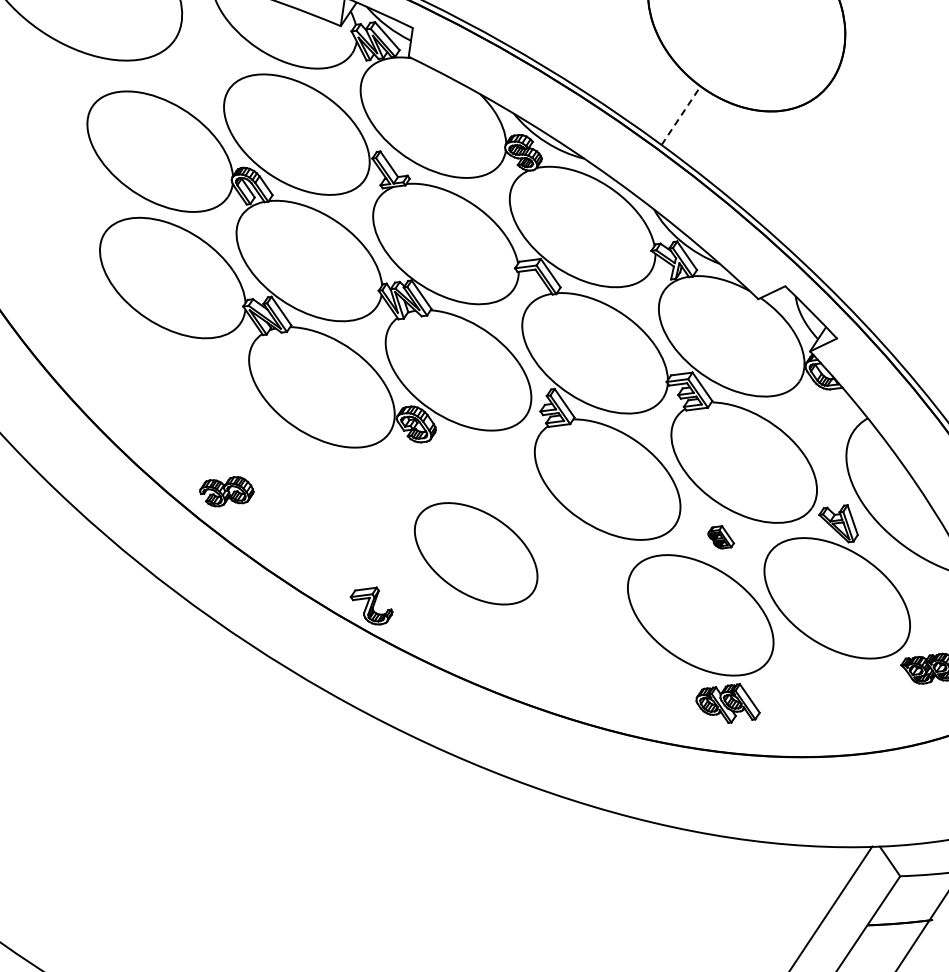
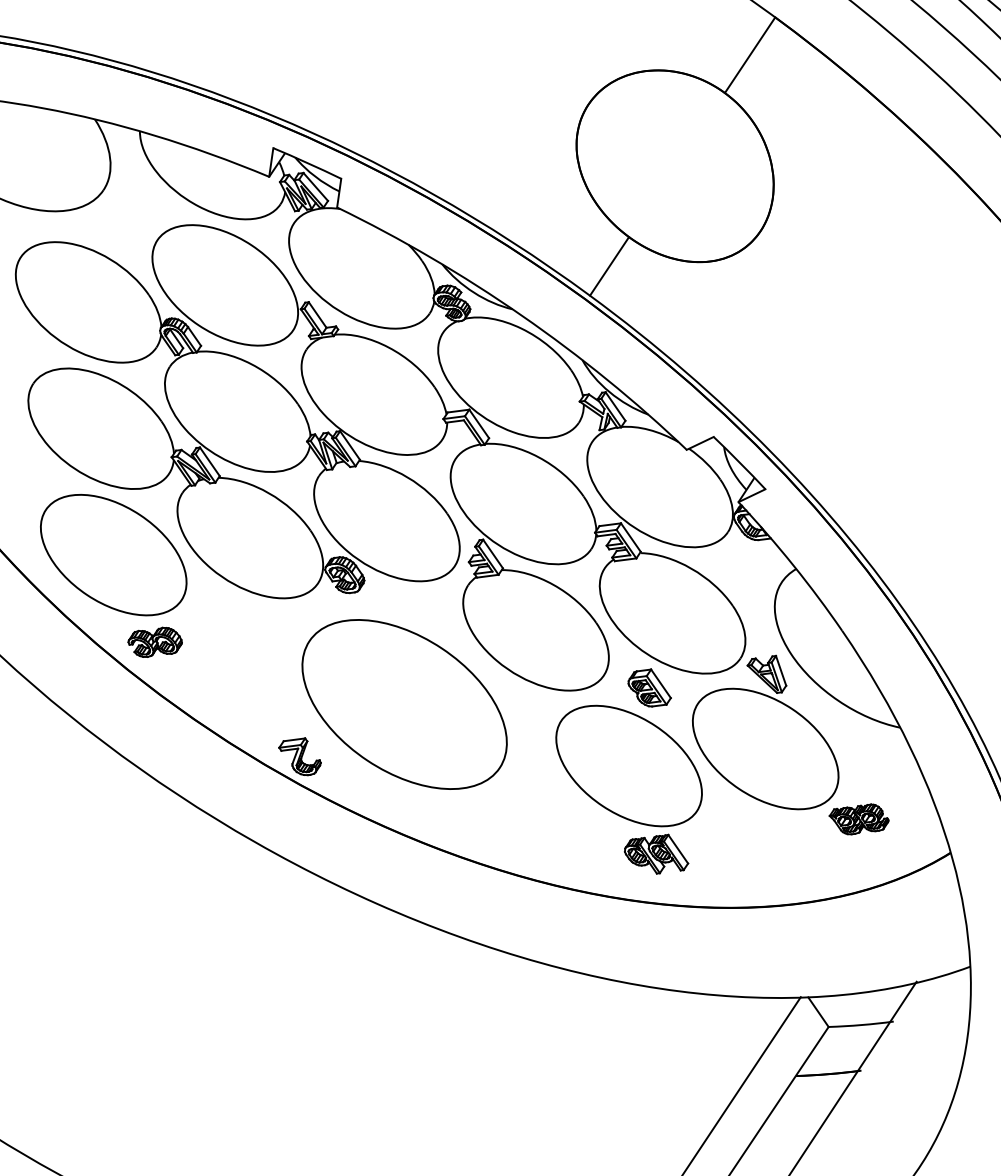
line: (681, 115) -> (609, 266), dashed -> solid
part: (185, 404) -> (113, 555), added
part: (721, 536) -> (649, 687), size x1.67
part: (476, 553) -> (404, 704), size x1.67

